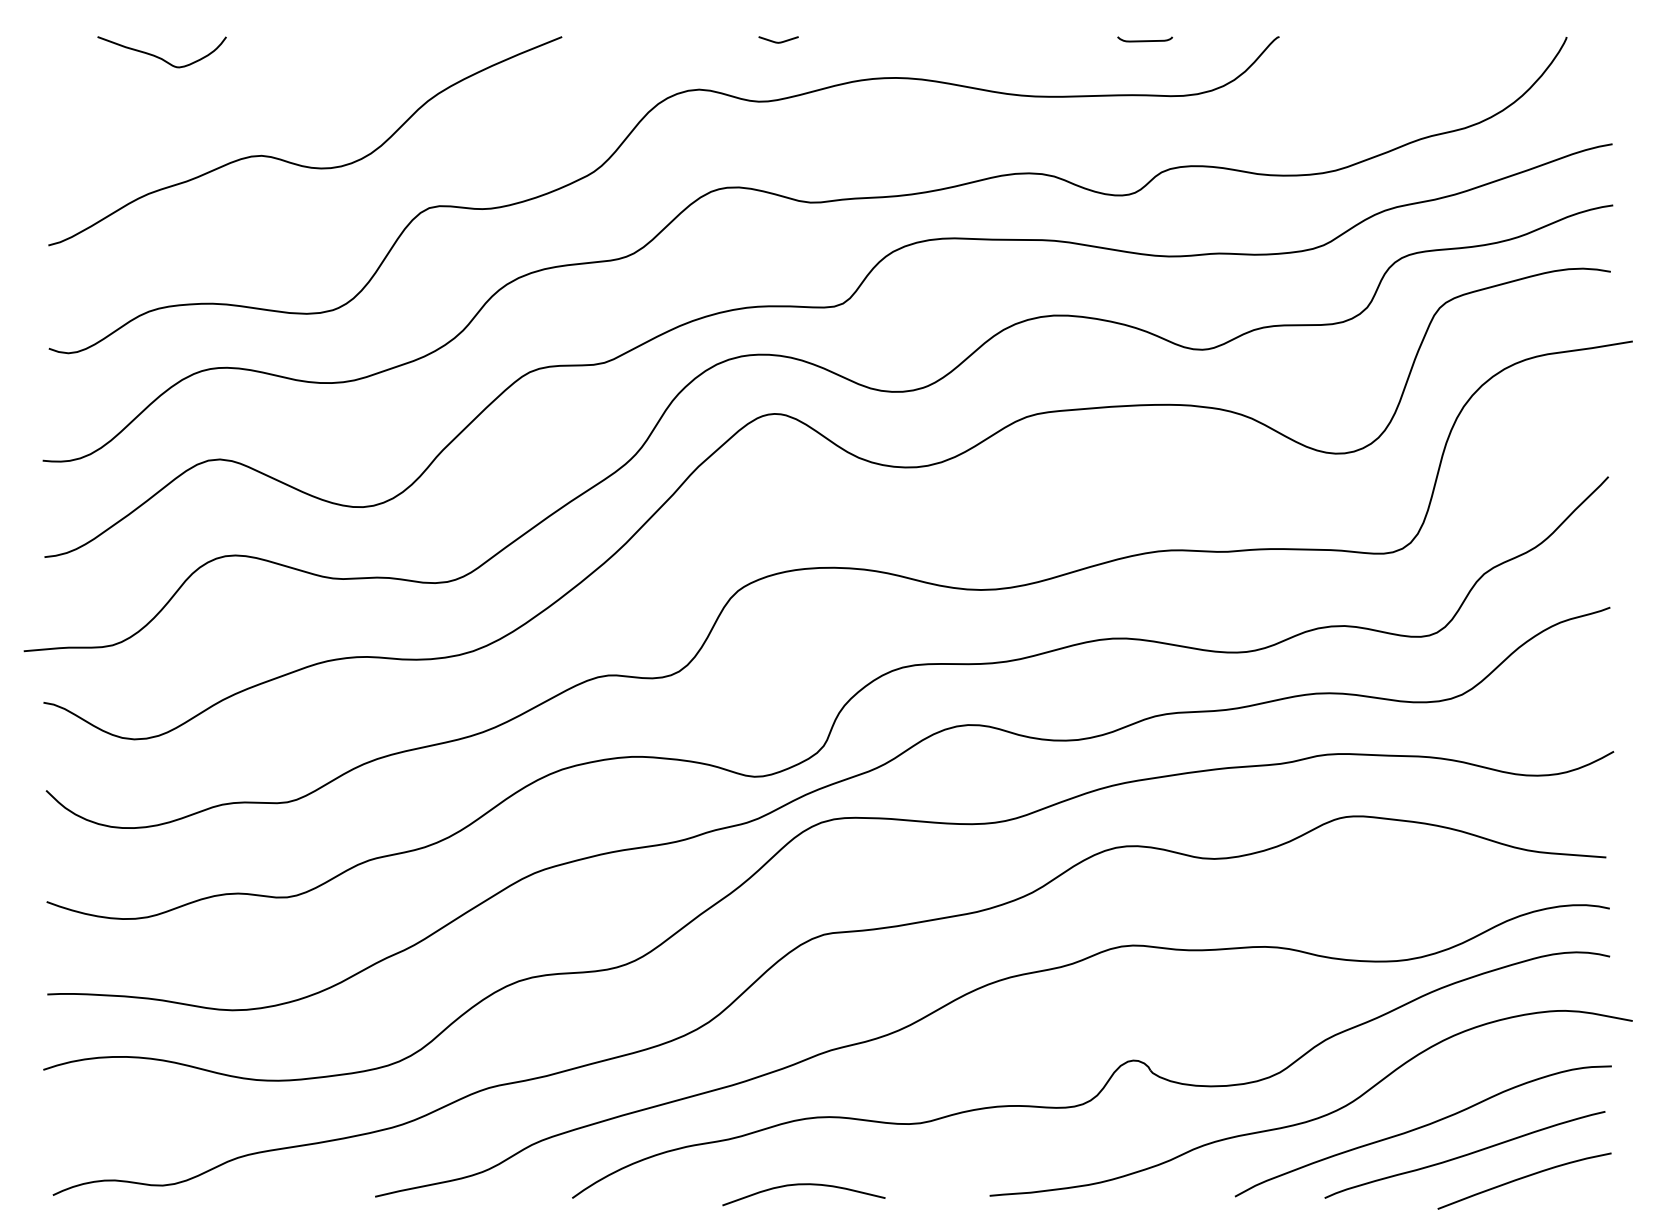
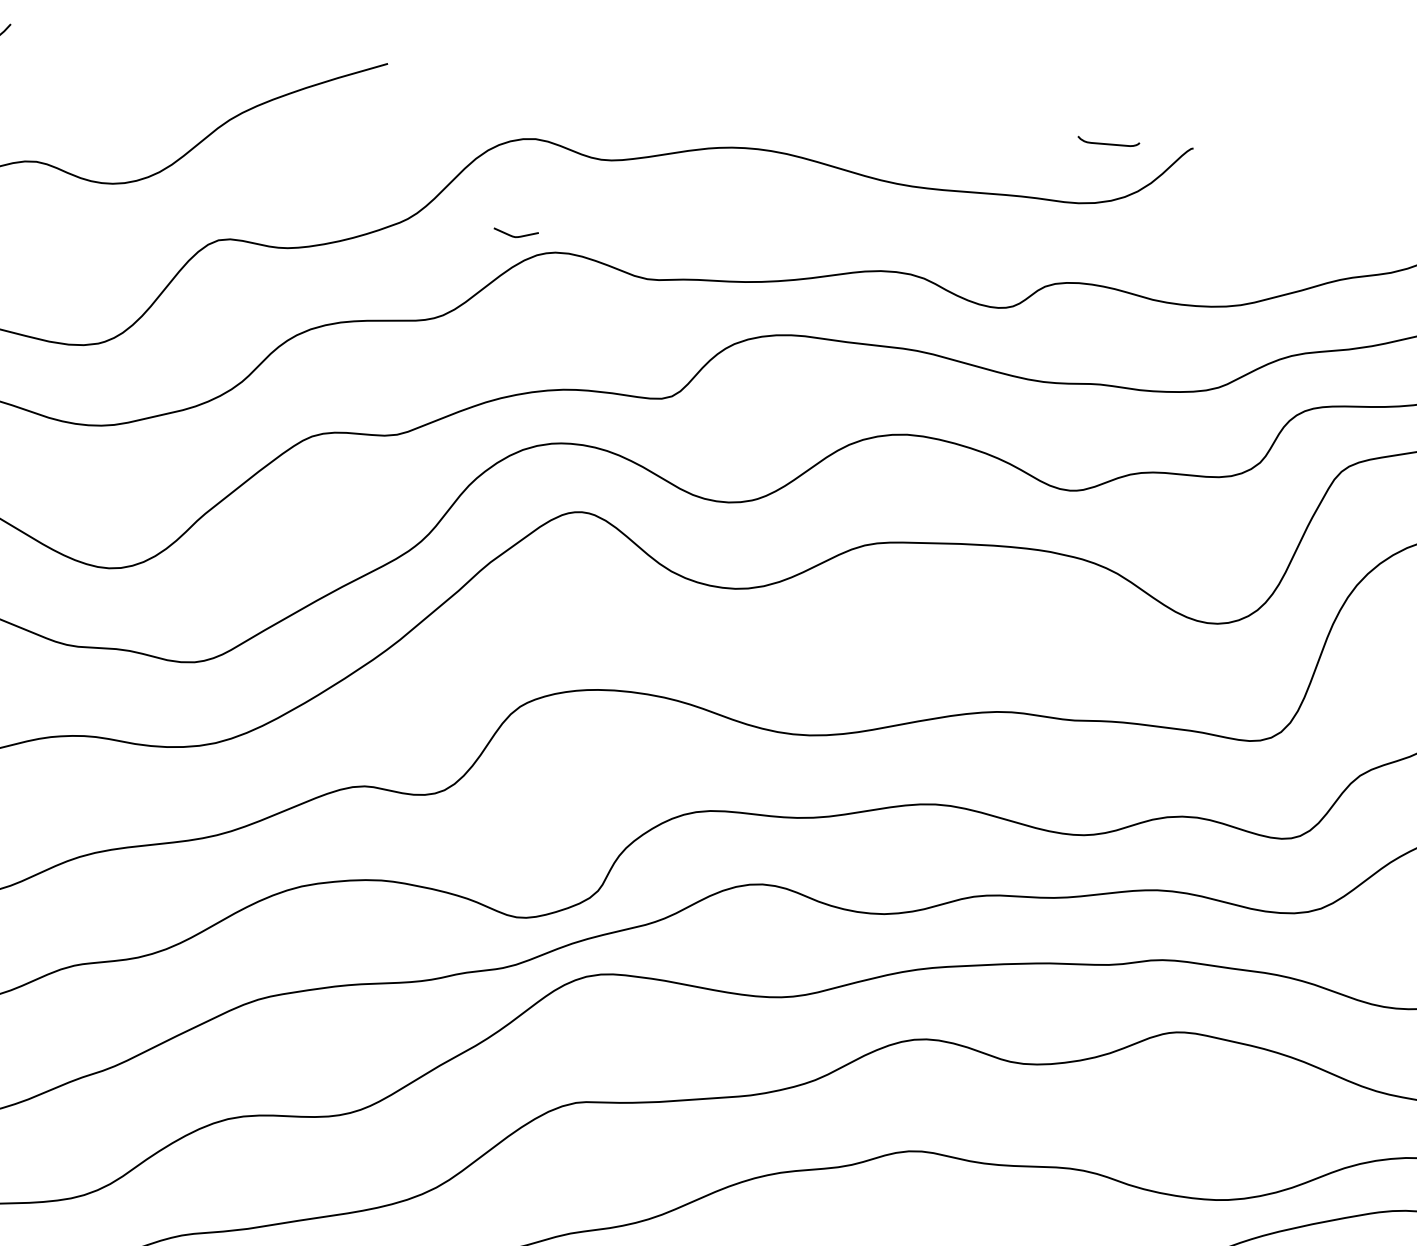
curve: (1145, 40) -> (1108, 143), moved
curve: (778, 41) -> (515, 235), moved

